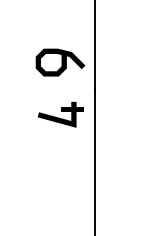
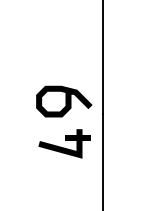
curve: (61, 62) -> (65, 101), moved

